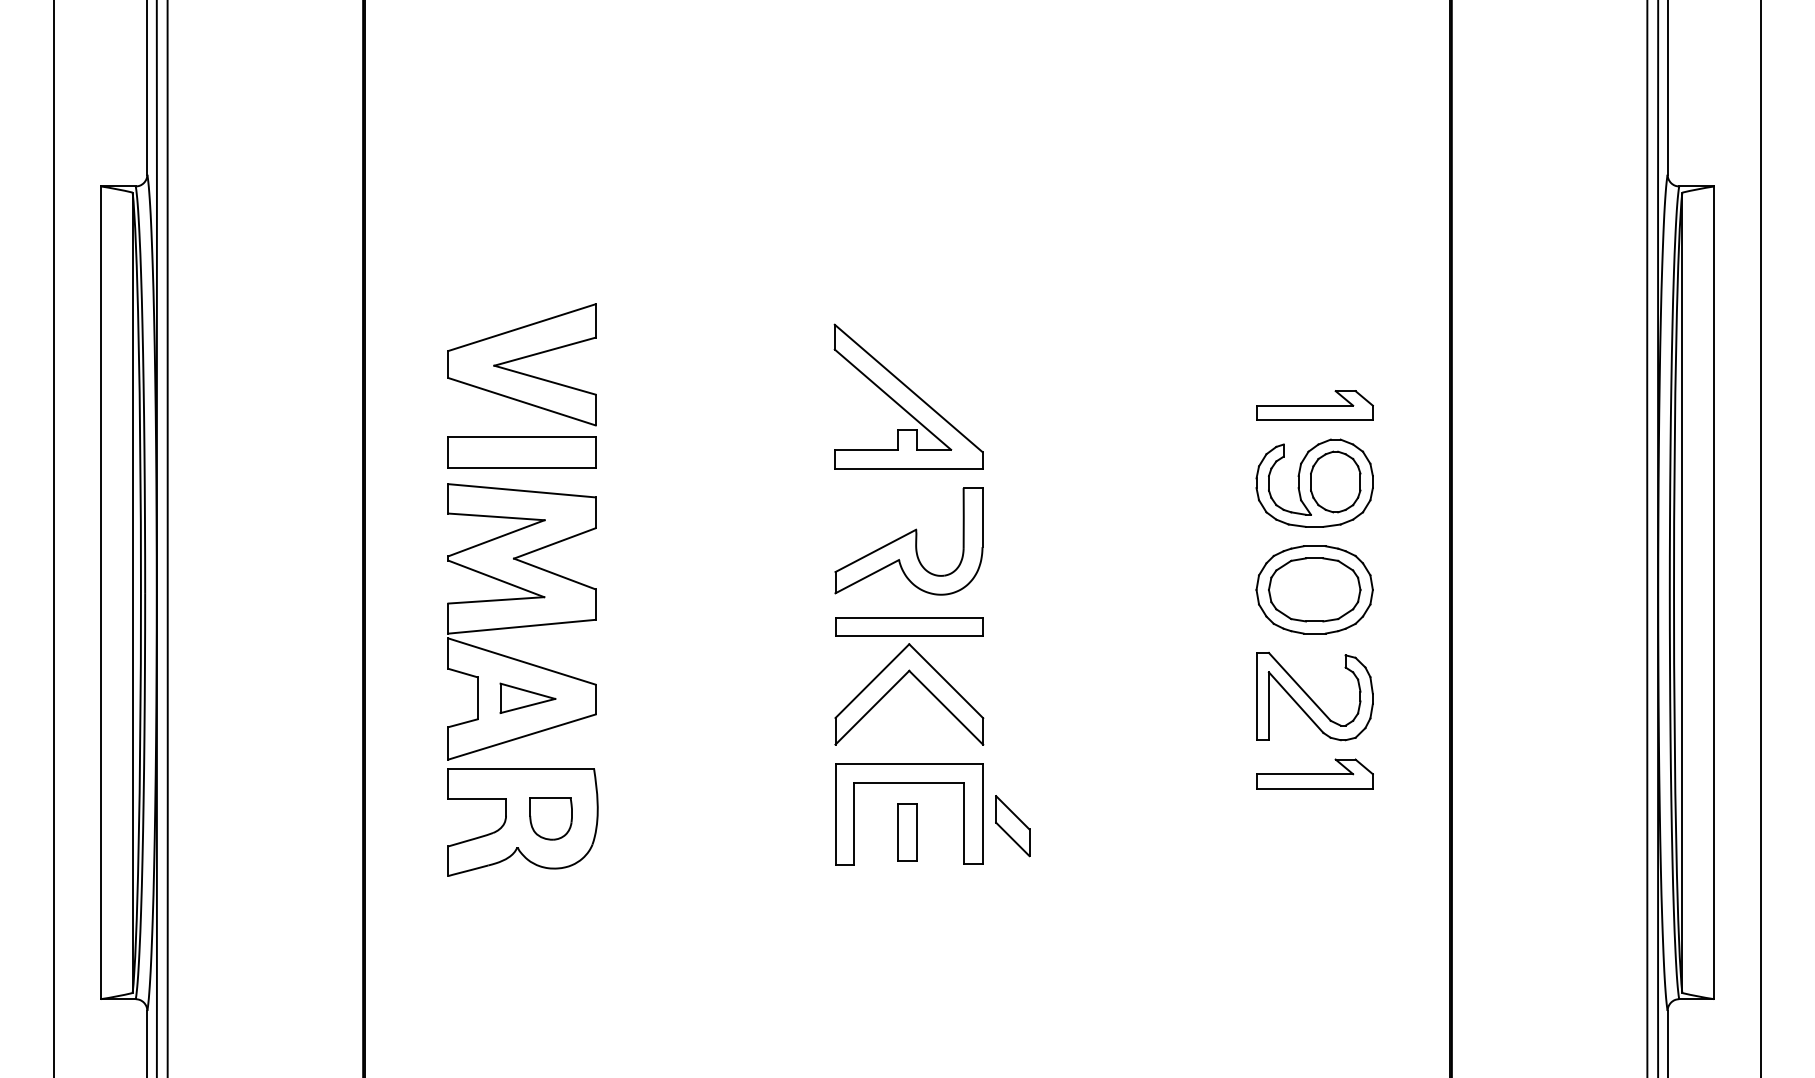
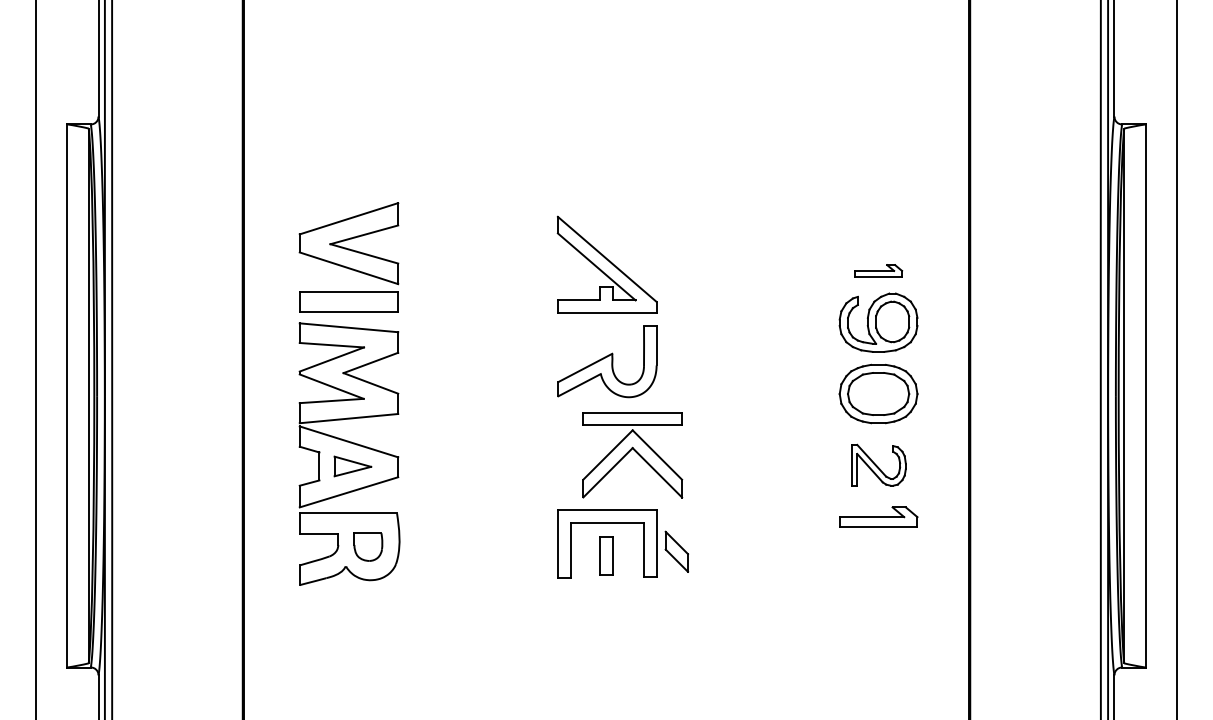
part: (1314, 405) -> (878, 270), size x0.6
part: (908, 681) -> (632, 455), moved
part: (1314, 696) -> (878, 465), size x0.7

